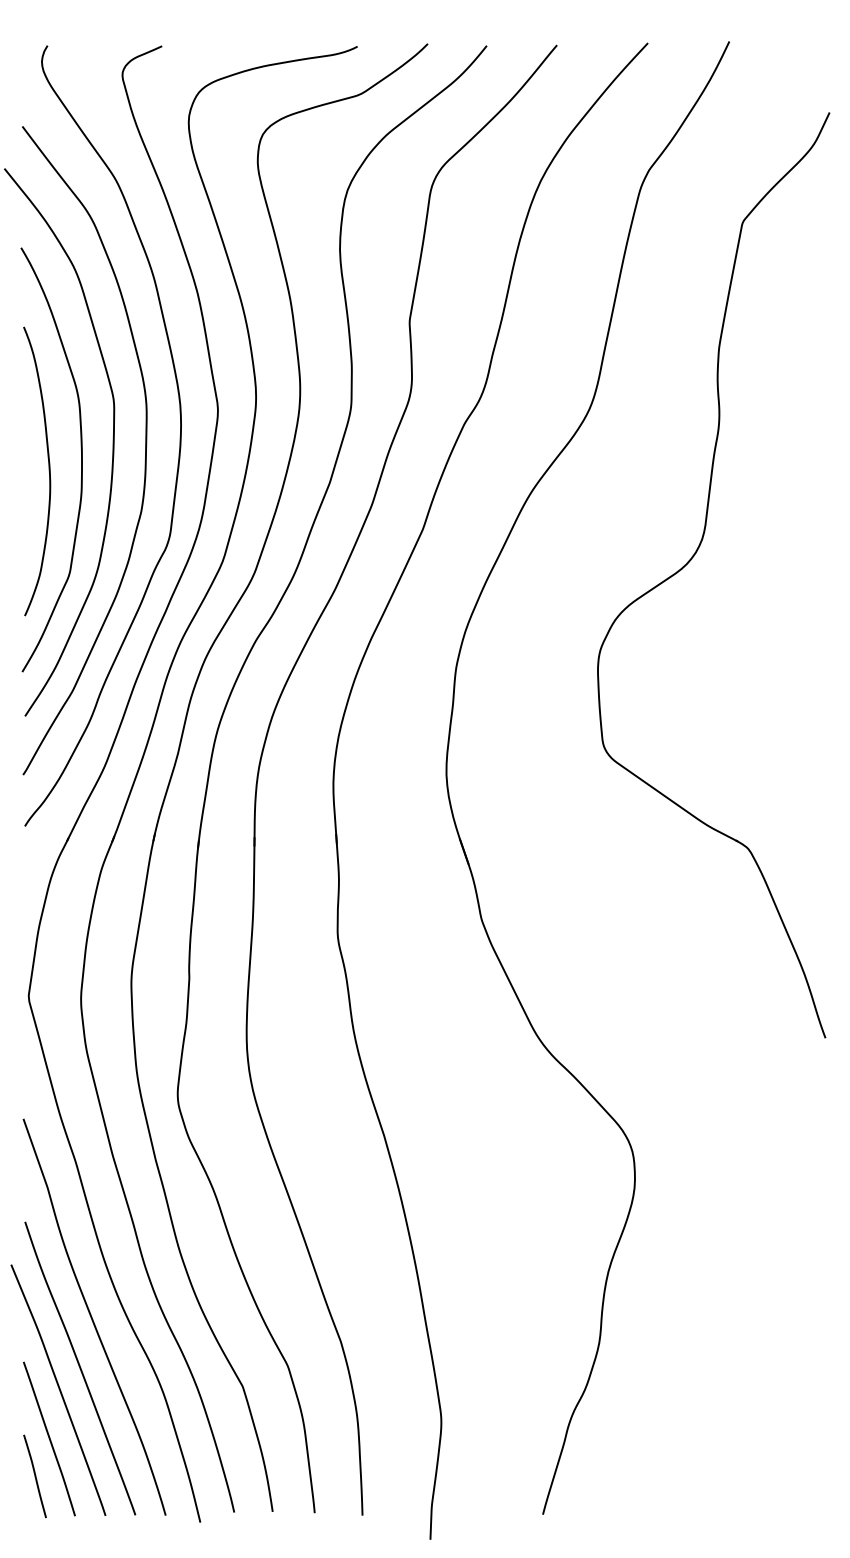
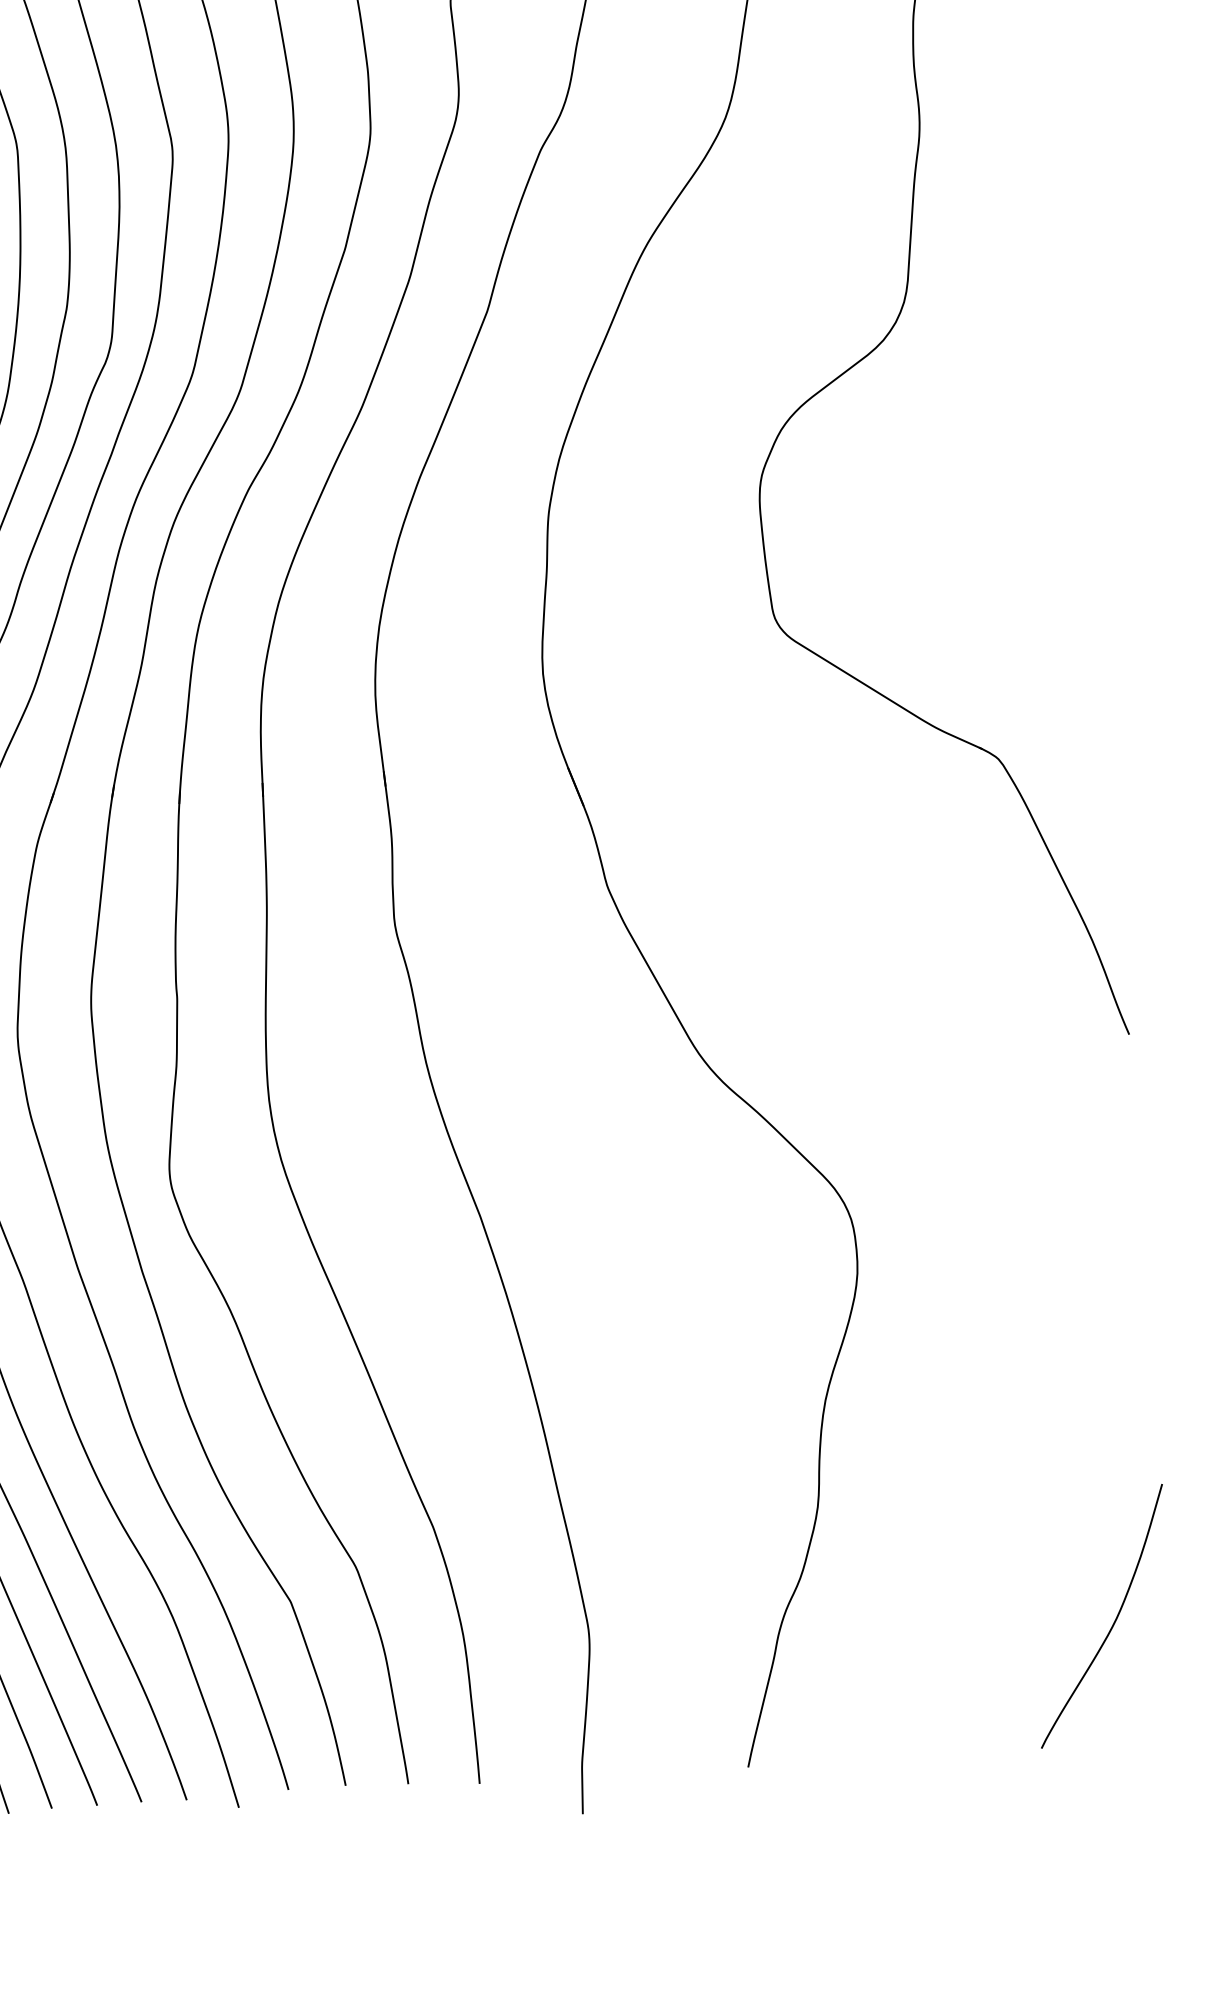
curve: (793, 1429) -> (1114, 1619), added

